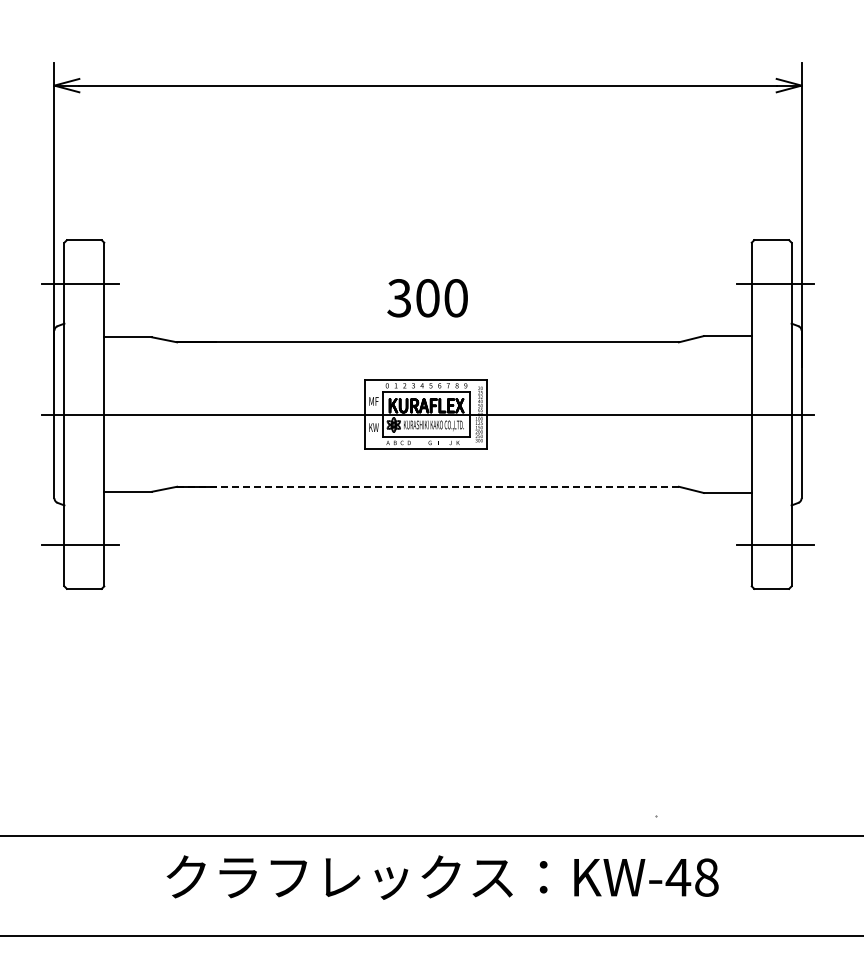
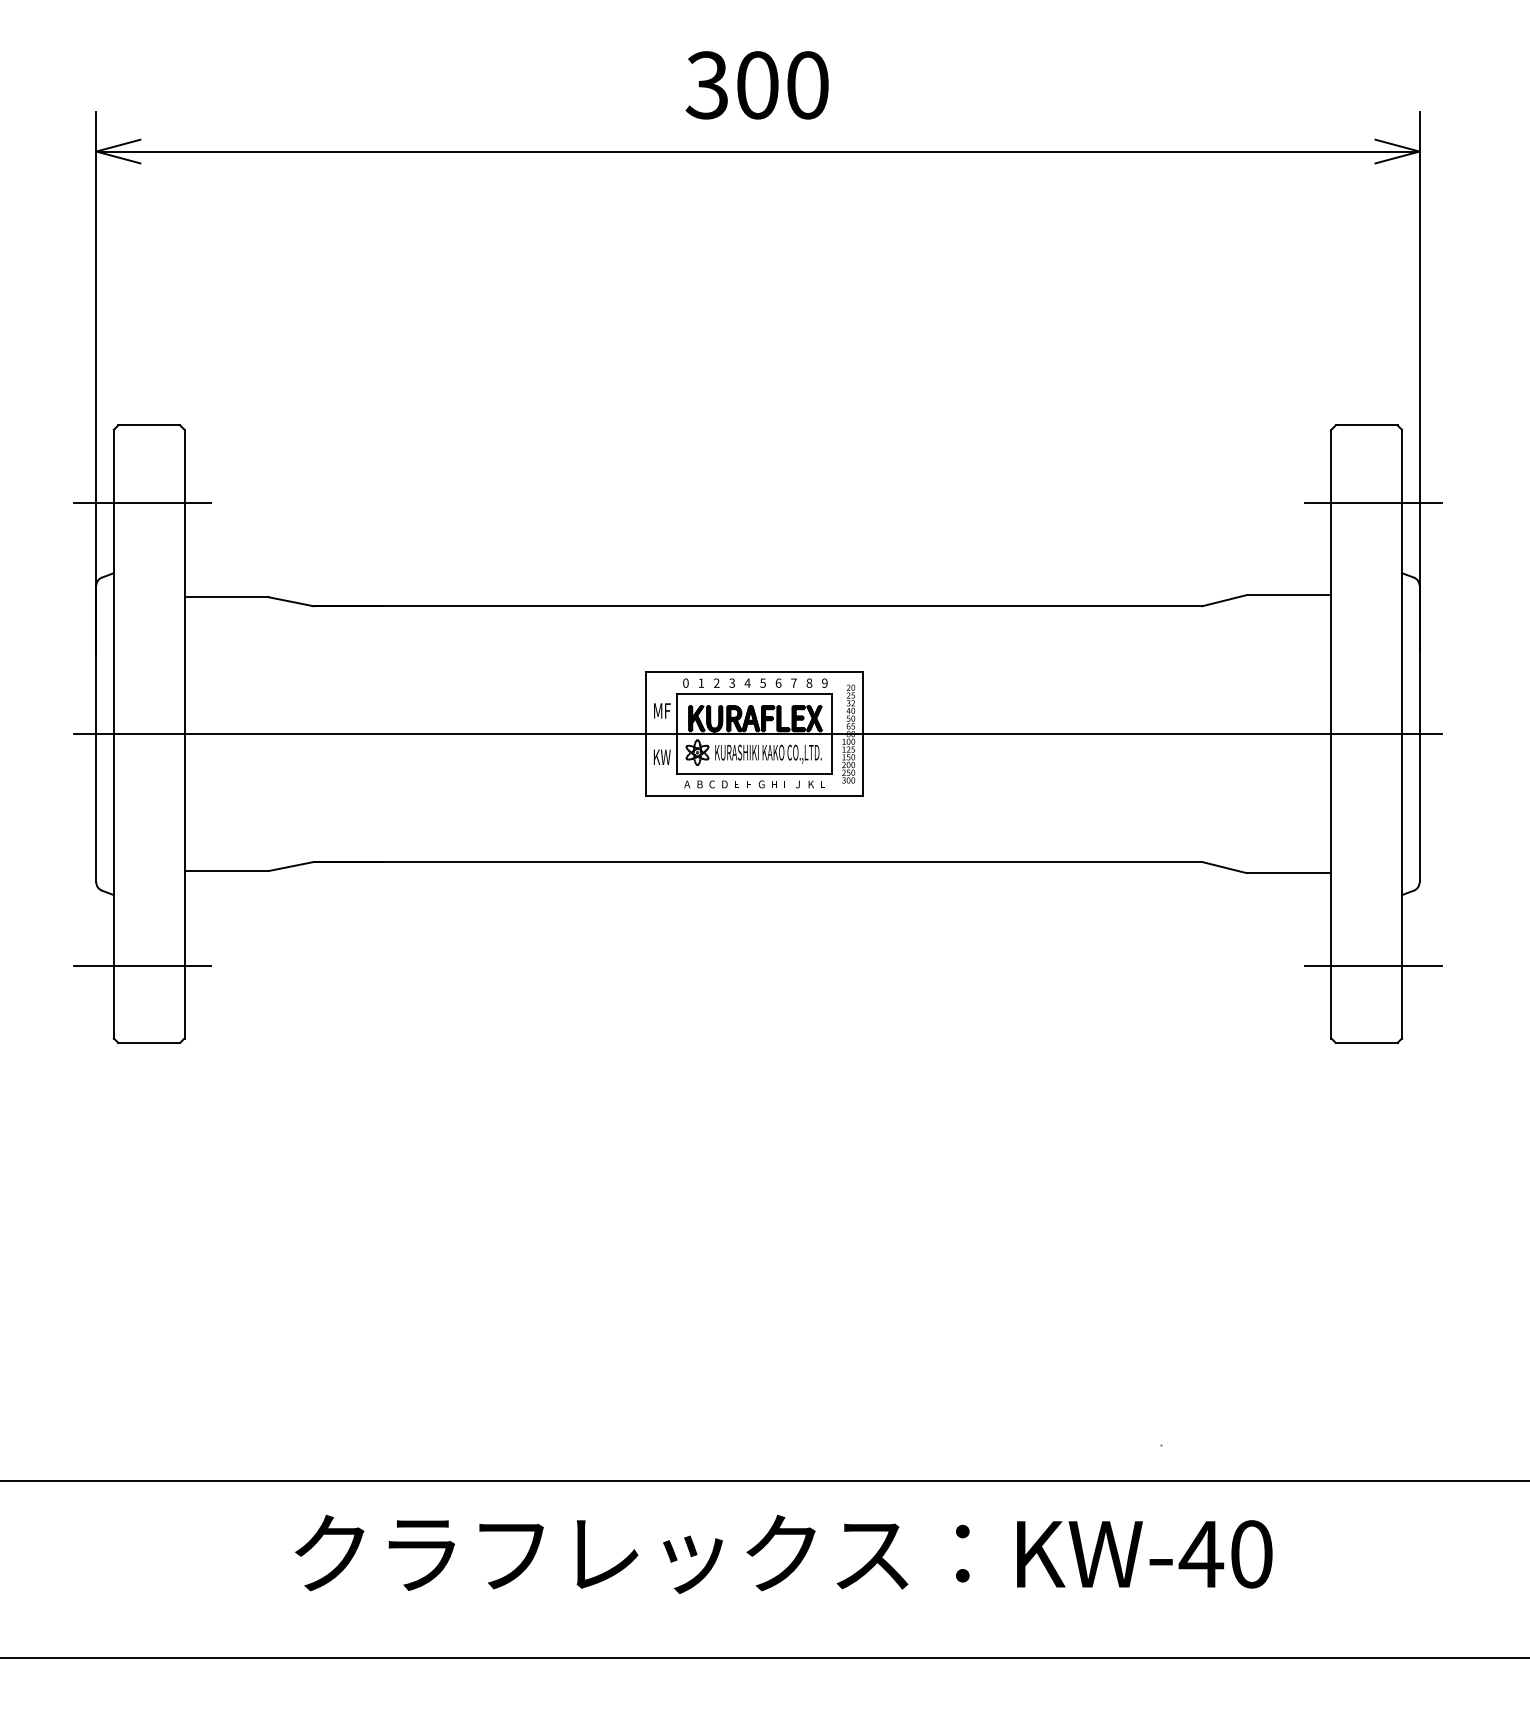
text: (427, 298) -> (757, 85), moved
line: (428, 486) -> (758, 861), dashed -> solid
text: (706, 877) -> (1251, 1554), KW-48 -> KW-40

